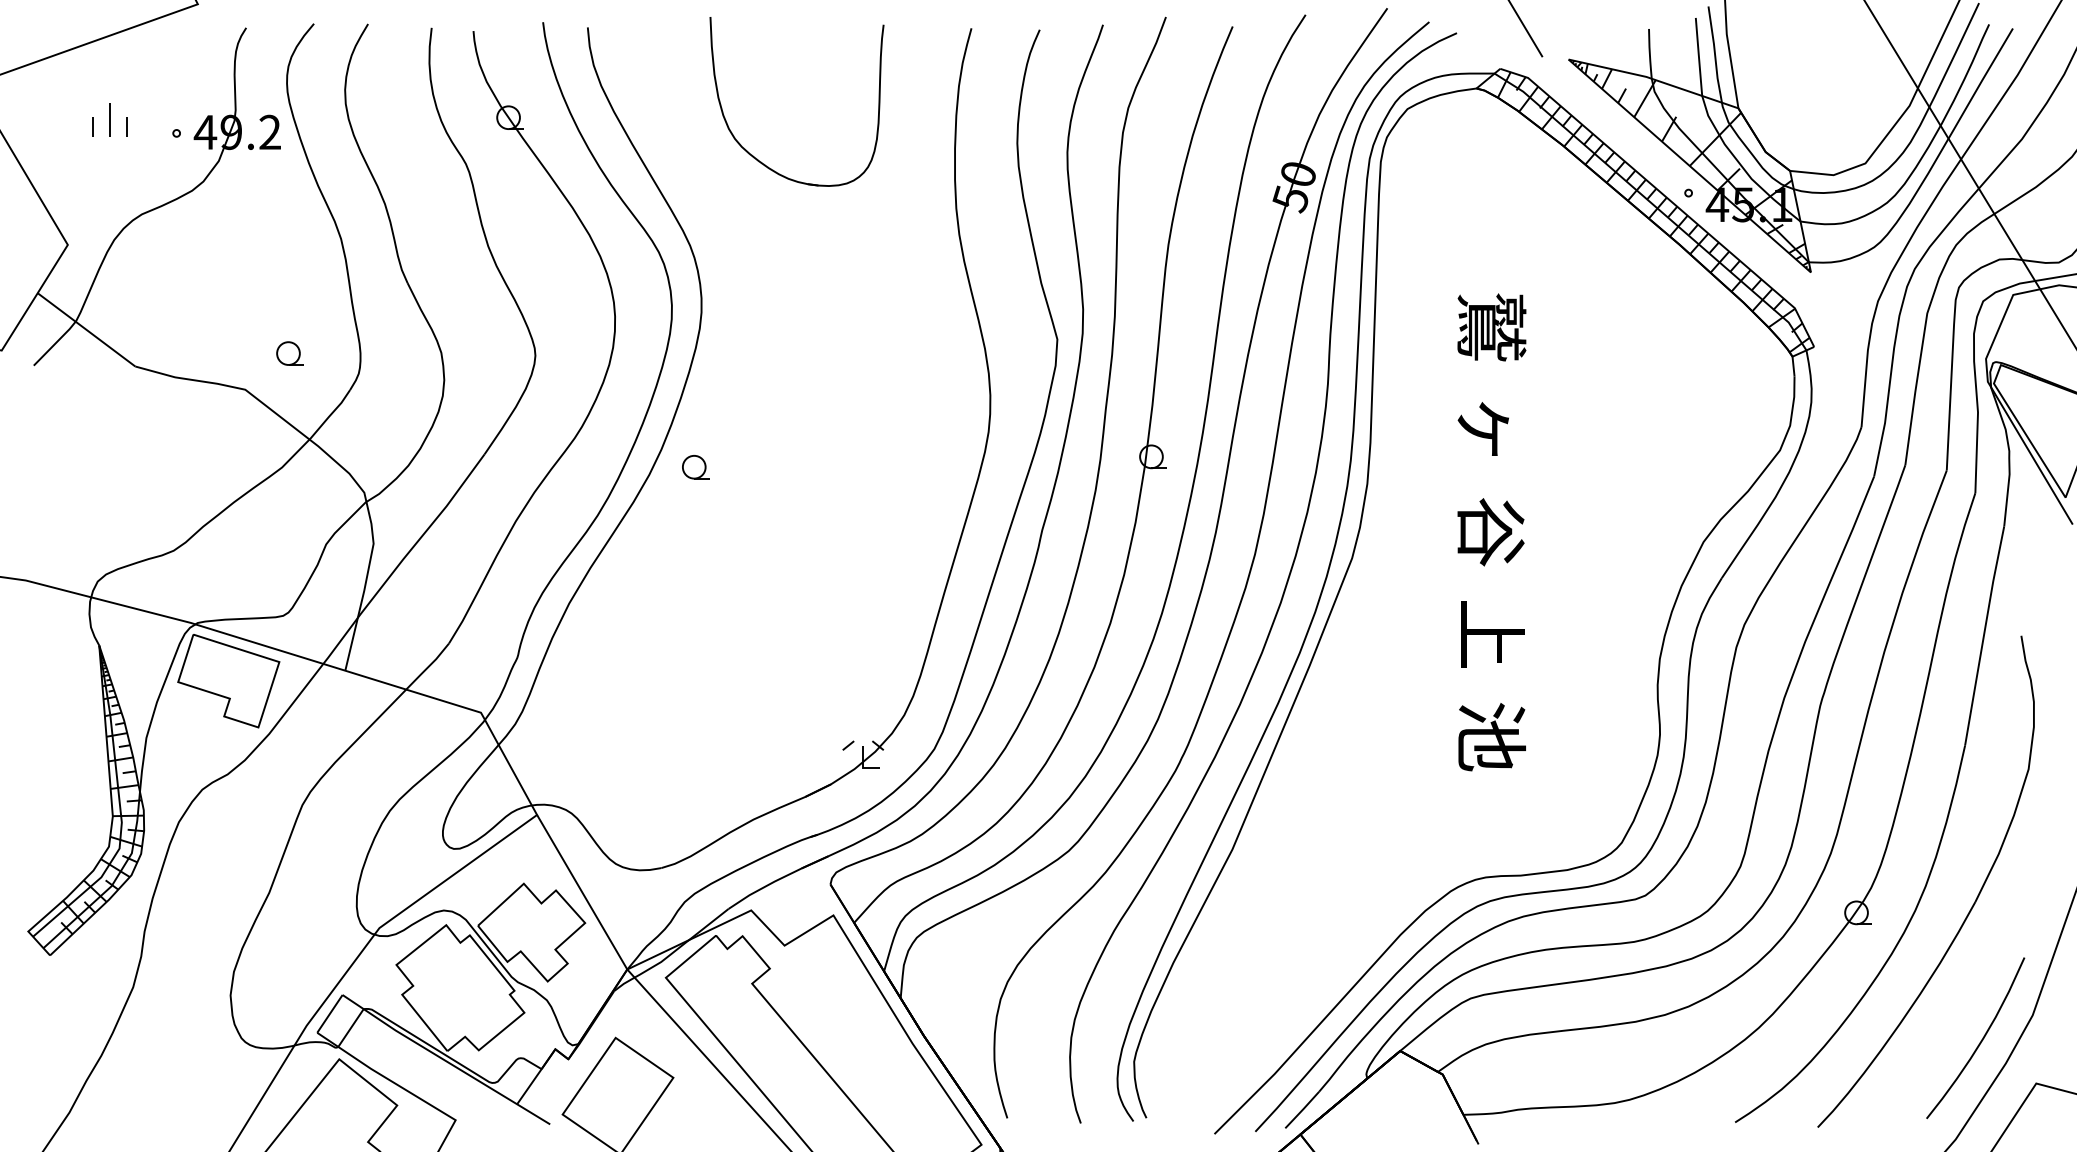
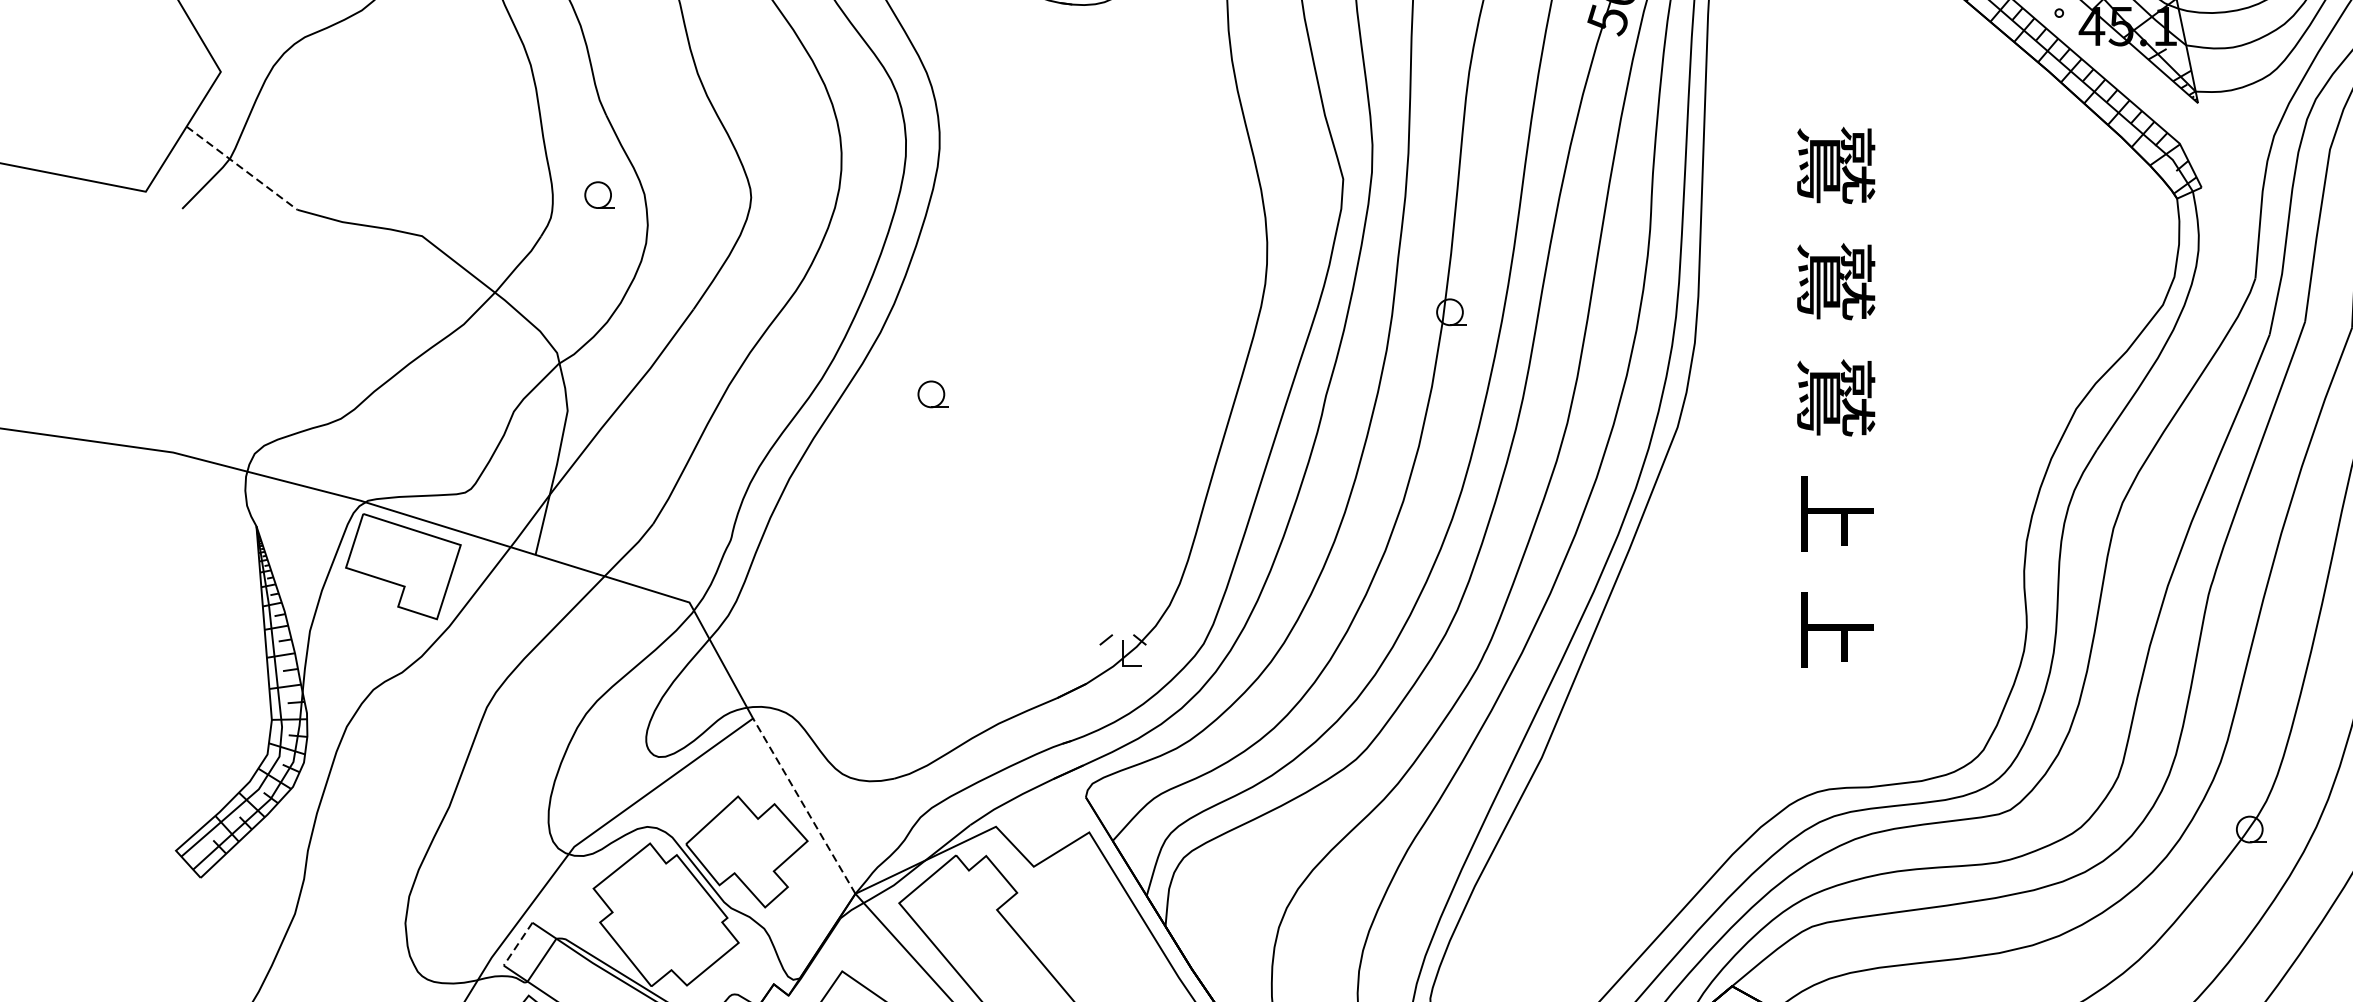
line: (86, 329) -> (241, 167), solid -> dashed
part: (289, 353) -> (599, 195), moved
text: (1491, 429) -> (1835, 281), ヶ -> 鷲
part: (695, 467) -> (932, 394), moved
text: (1491, 532) -> (1835, 398), 谷 -> 鷲
text: (1491, 737) -> (1835, 630), 池 -> 上
line: (581, 891) -> (803, 805), solid -> dashed
line: (329, 1013) -> (517, 943), solid -> dashed

